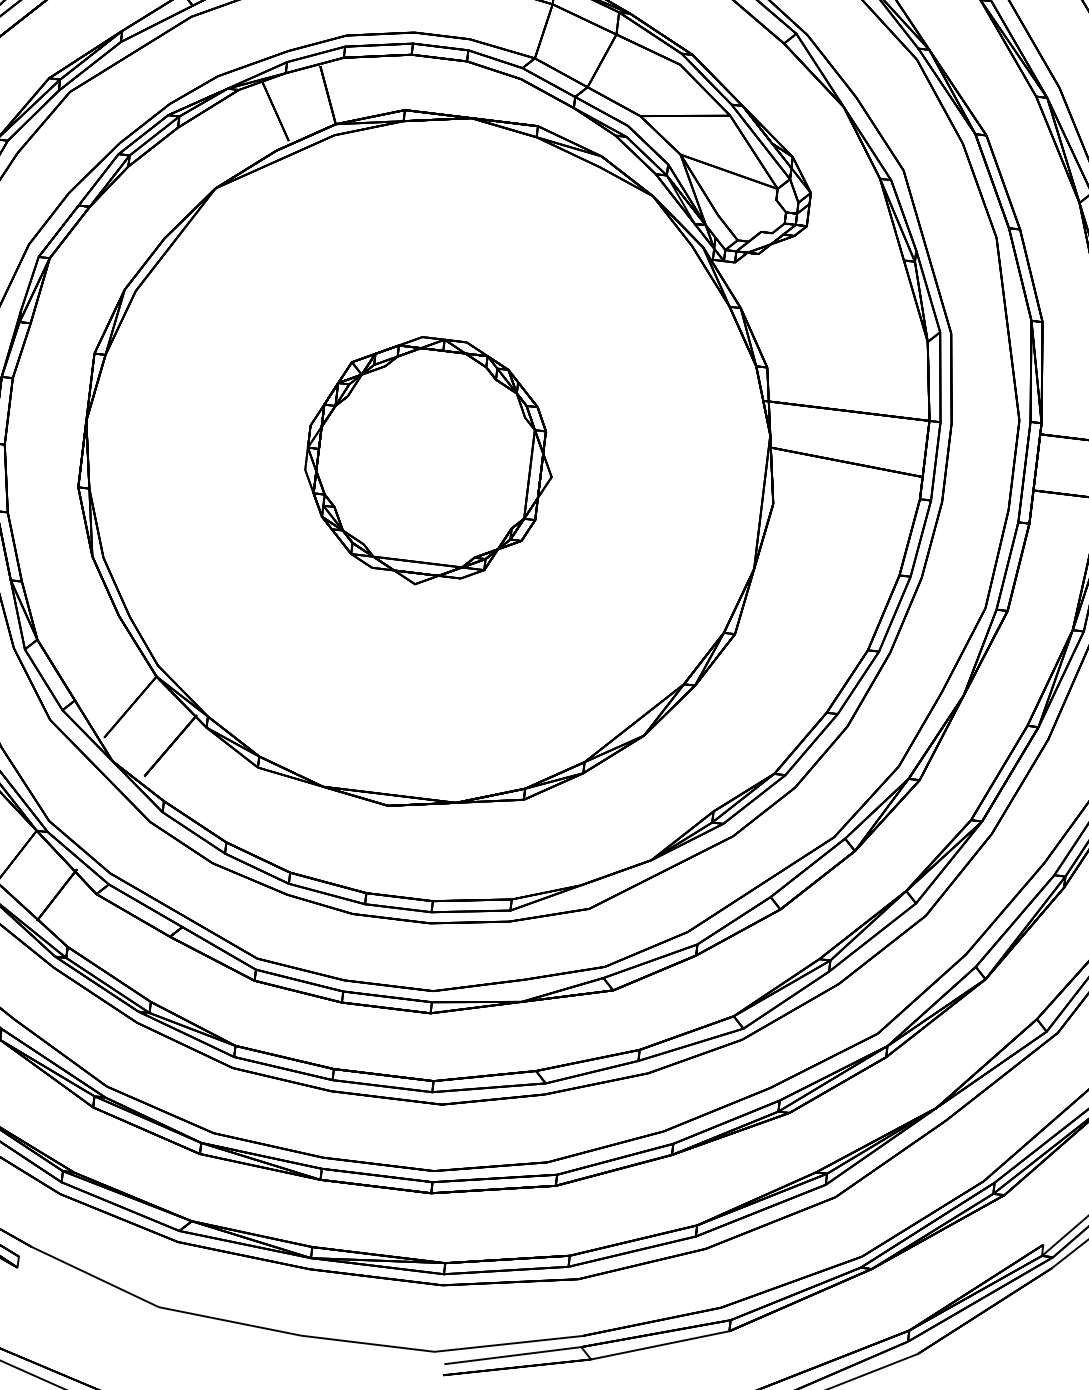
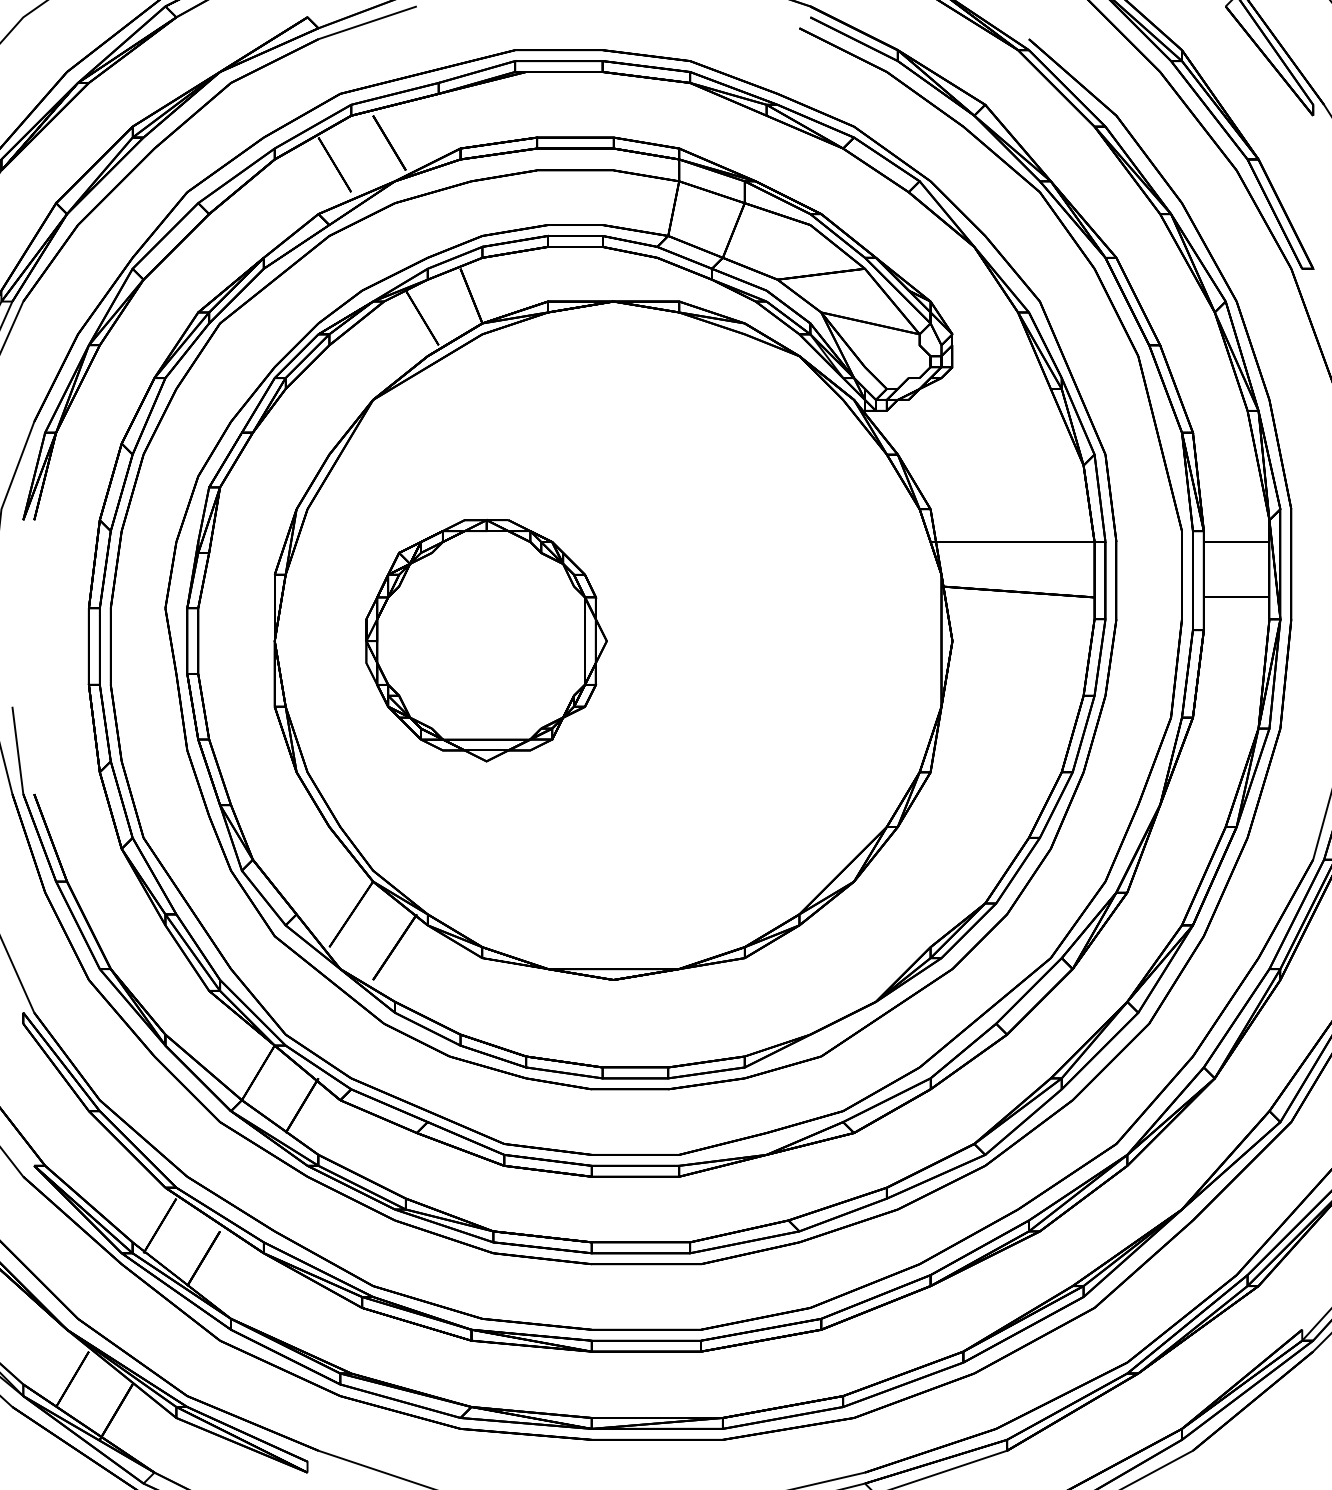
part: (429, 461) -> (486, 640), moved

